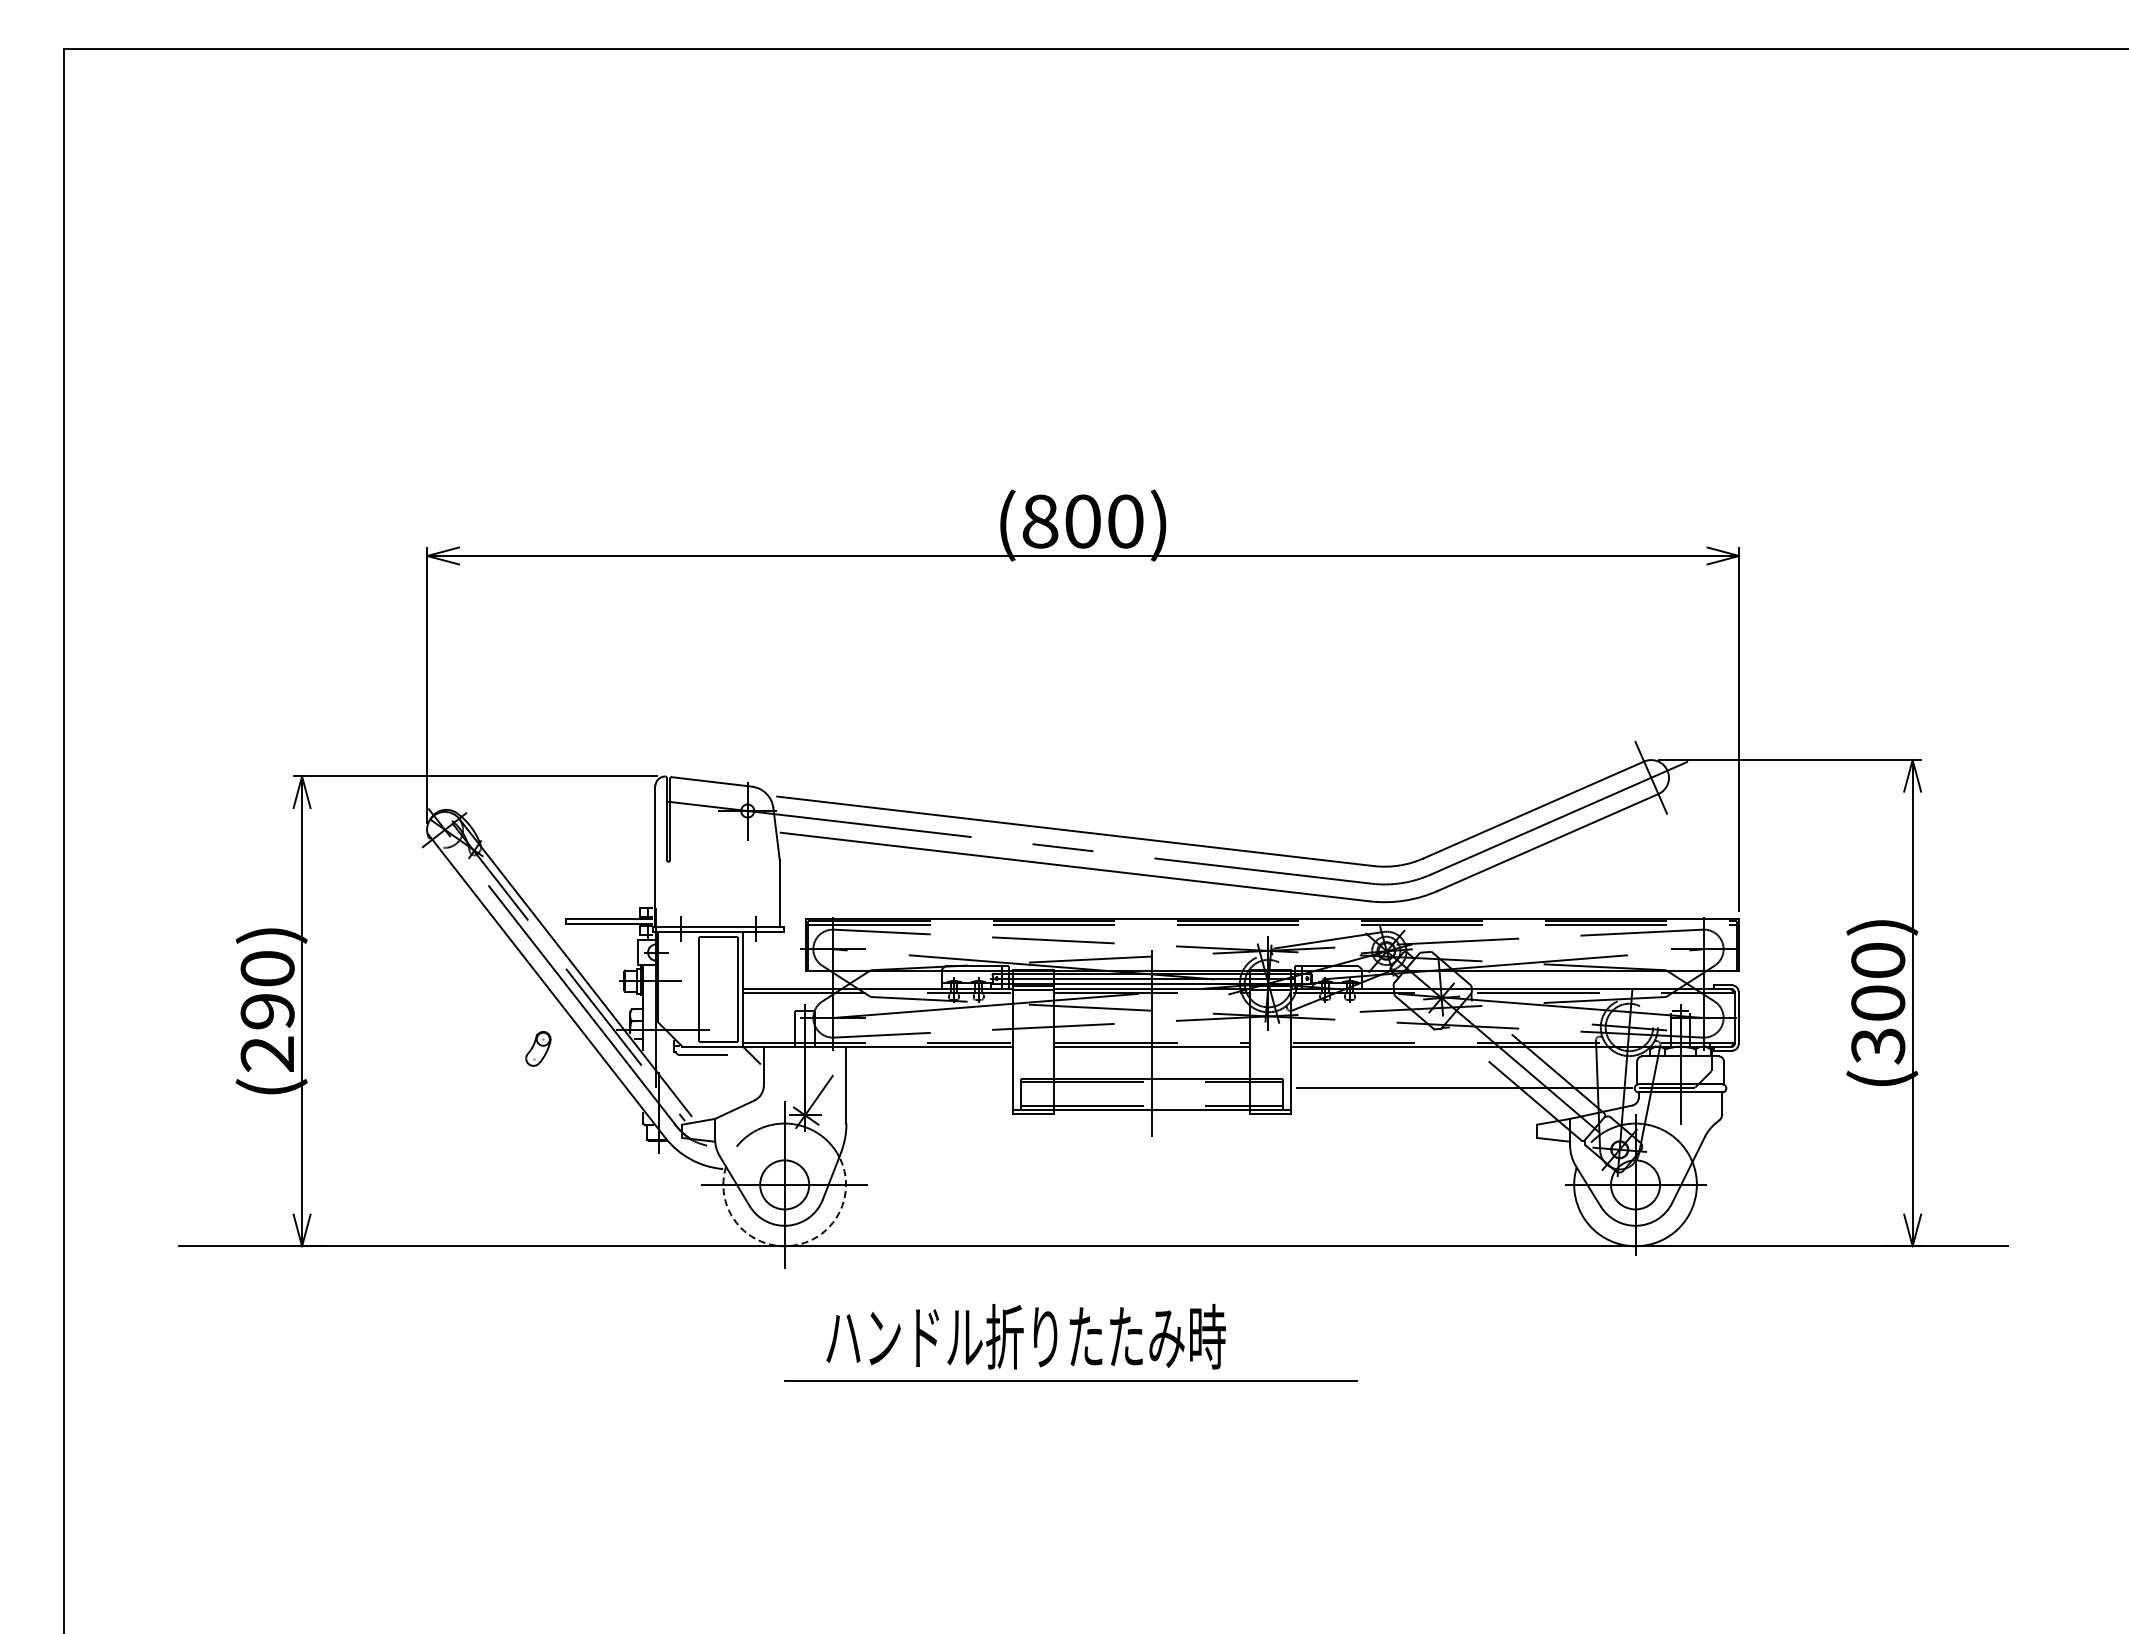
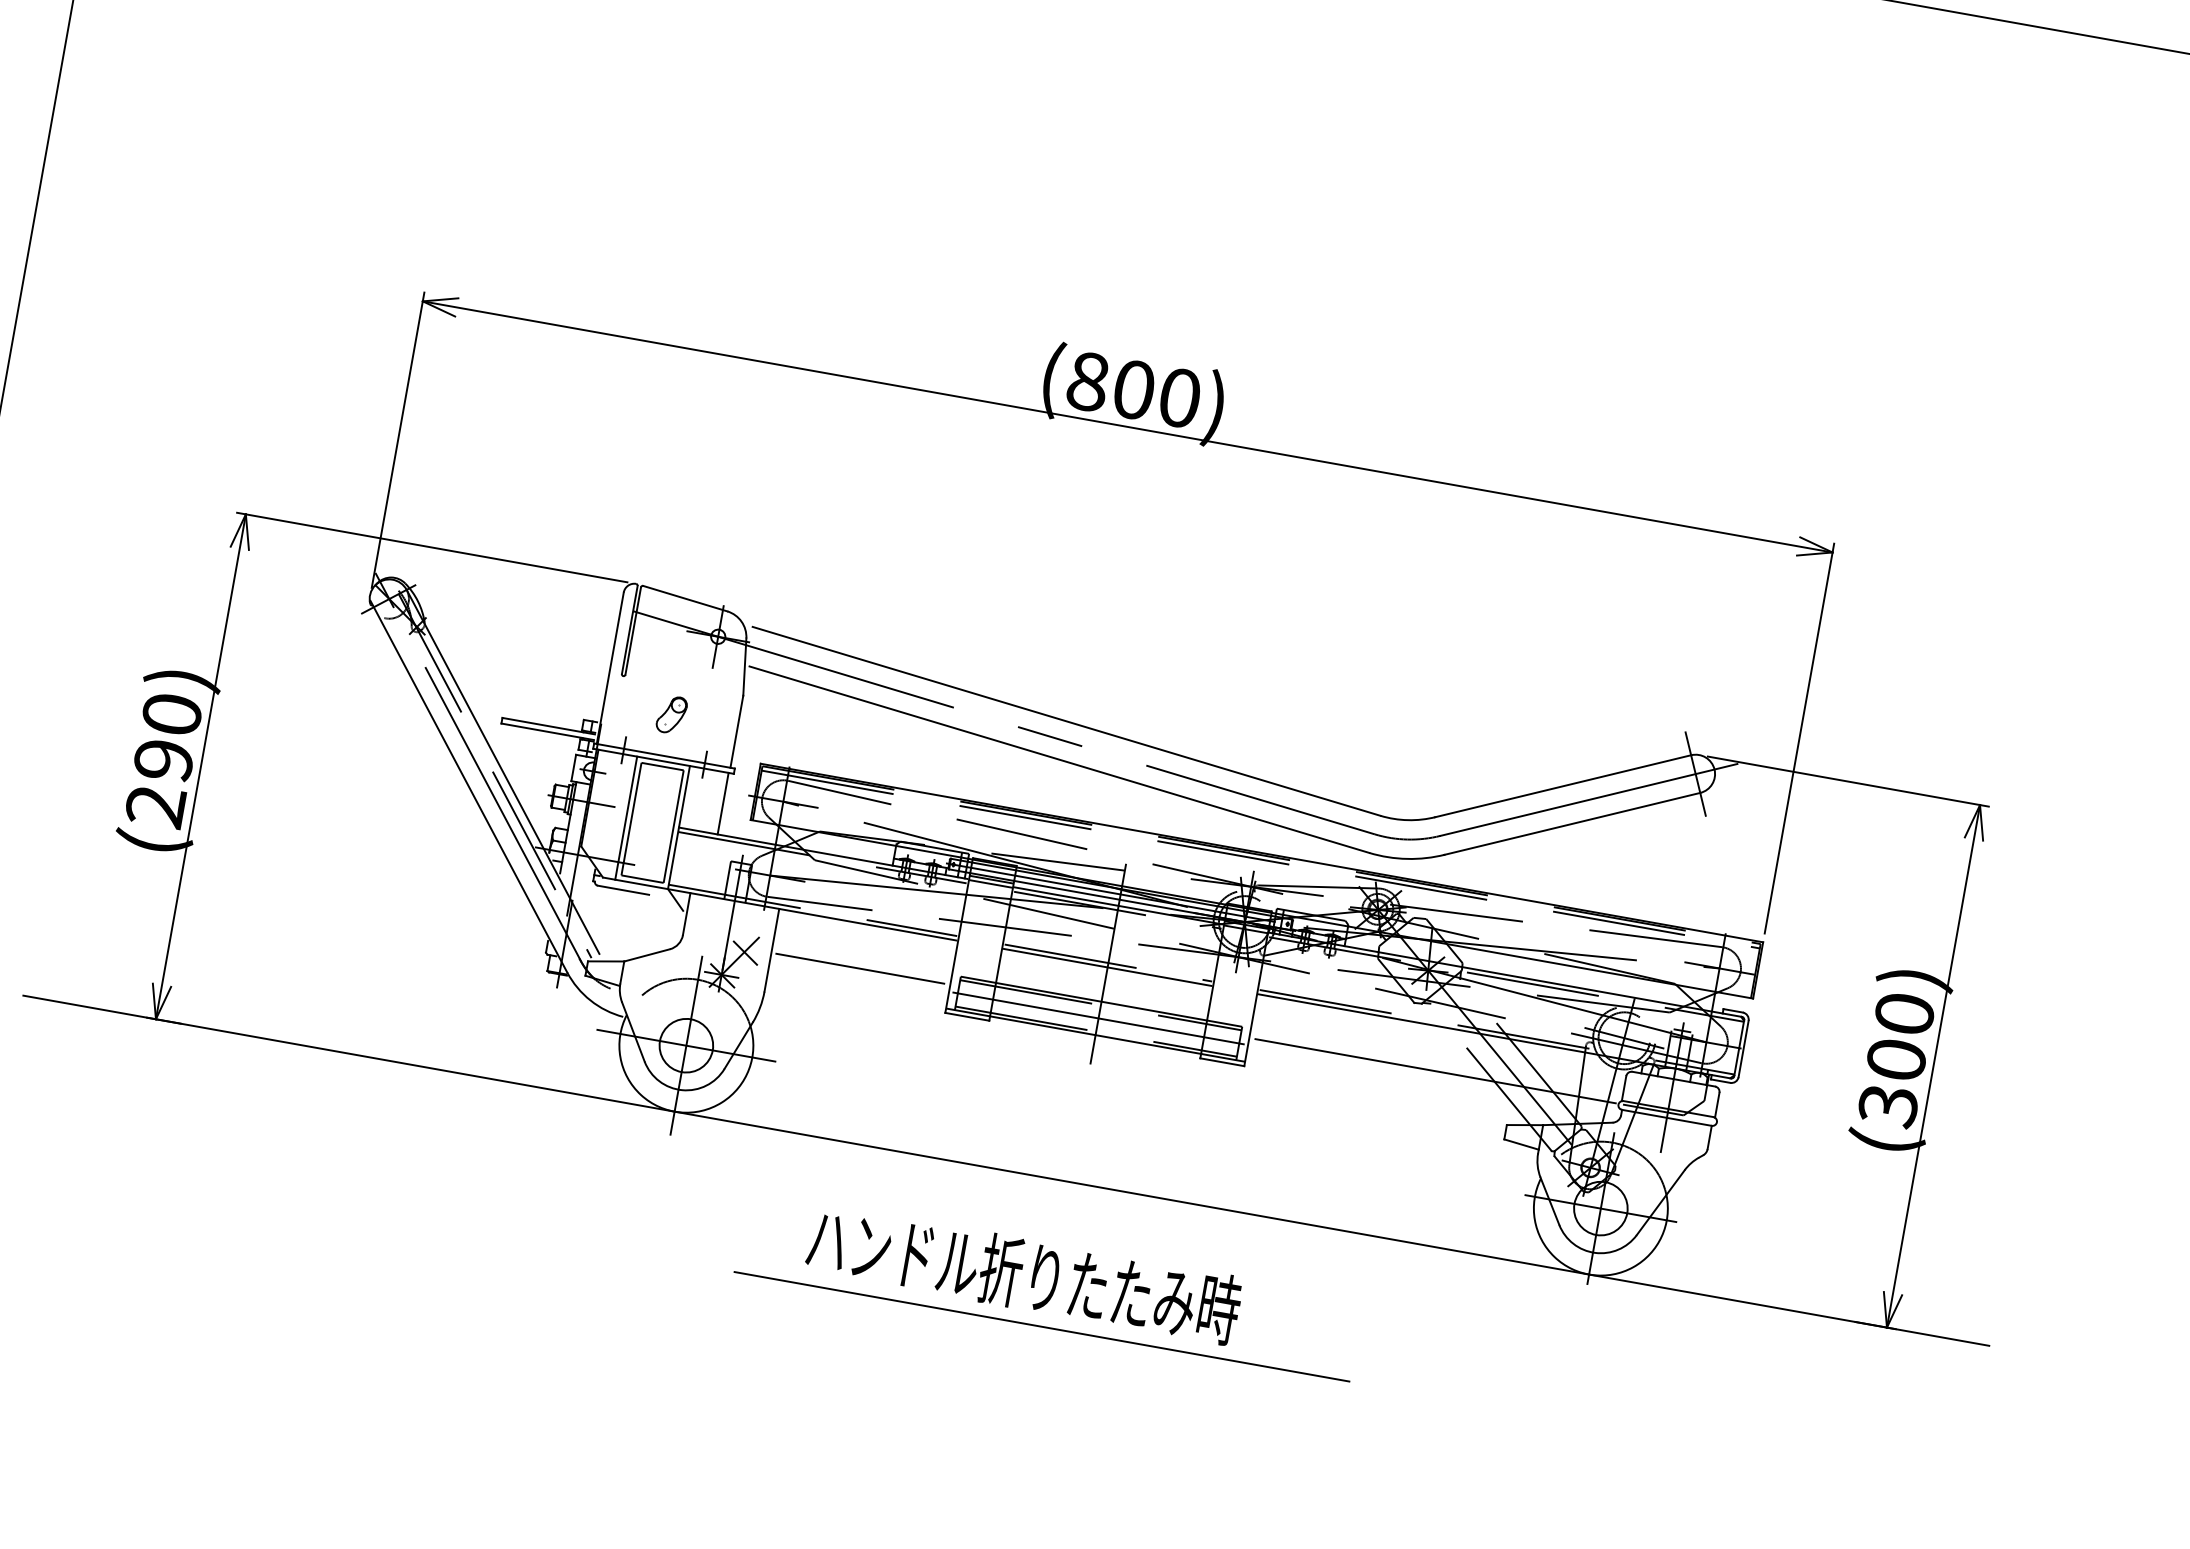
line: (778, 960) -> (722, 803), added
line: (693, 989) -> (625, 818), added
part: (538, 1048) -> (671, 714), moved
line: (929, 1087) -> (860, 968), added
line: (823, 1091) -> (745, 952), added
line: (1151, 1094) -> (1097, 1018), added
arc: (789, 1246) -> (679, 1112), dashed -> solid
text: (1025, 1336) -> (1023, 1273), moved
line: (1070, 1380) -> (1042, 1325), moved

